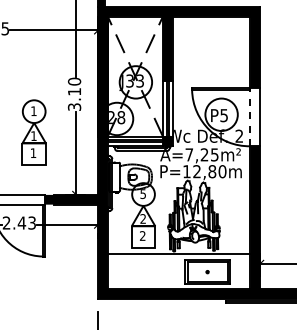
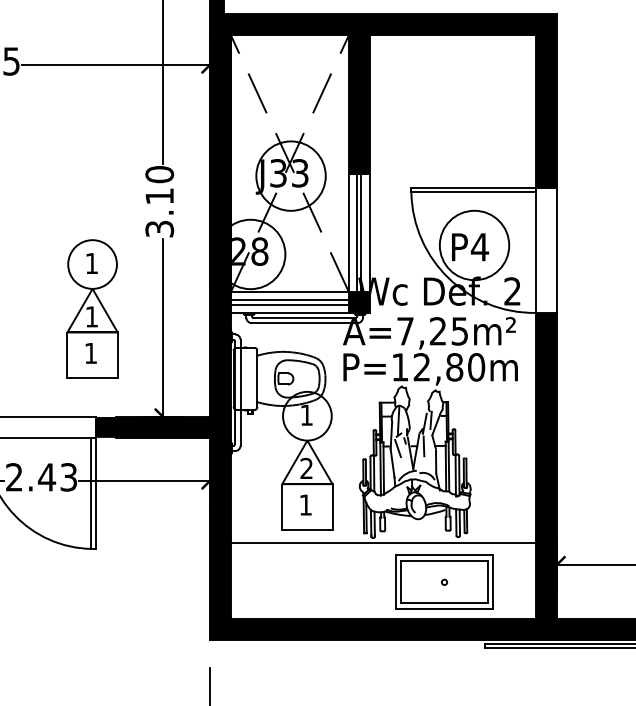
text: (224, 115) -> (480, 247), P5 -> P4
line: (250, 116) -> (536, 249), dashed -> solid
part: (33, 132) -> (91, 309), moved
text: (142, 194) -> (305, 416), 5 -> 1
text: (142, 235) -> (305, 503), 2 -> 1

